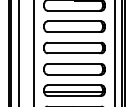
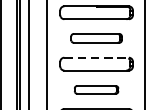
part: (74, 26) -> (96, 38), size x0.7
line: (74, 42) -> (96, 57), solid -> dashed
part: (74, 69) -> (96, 90), size x0.6

